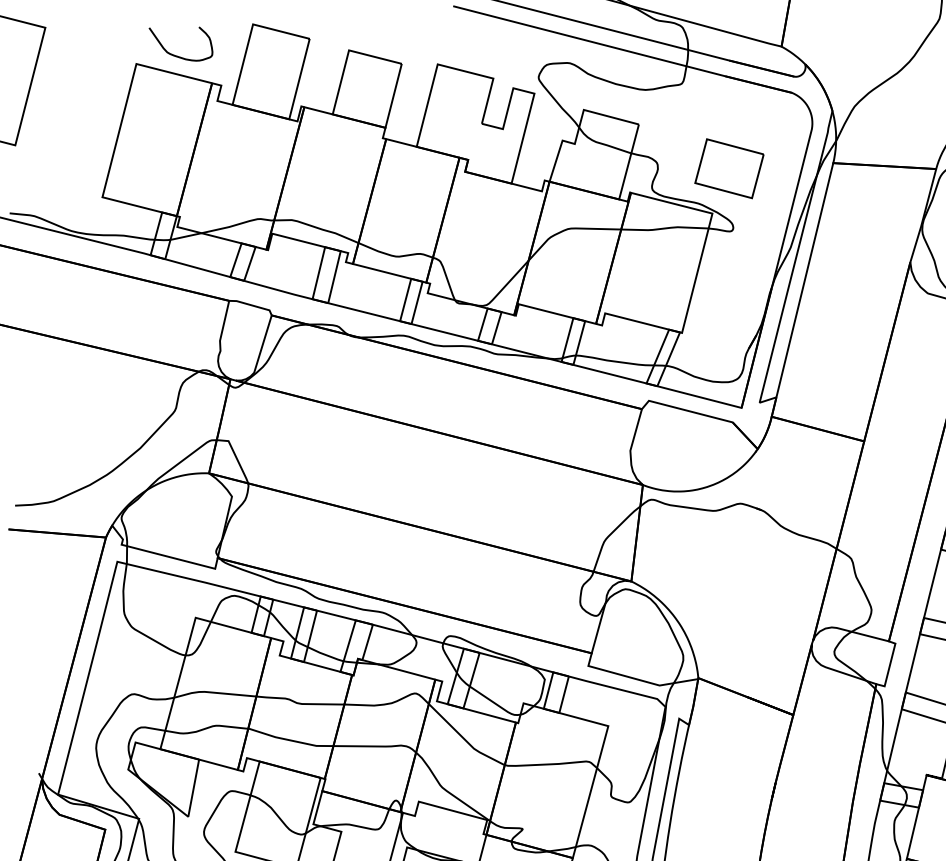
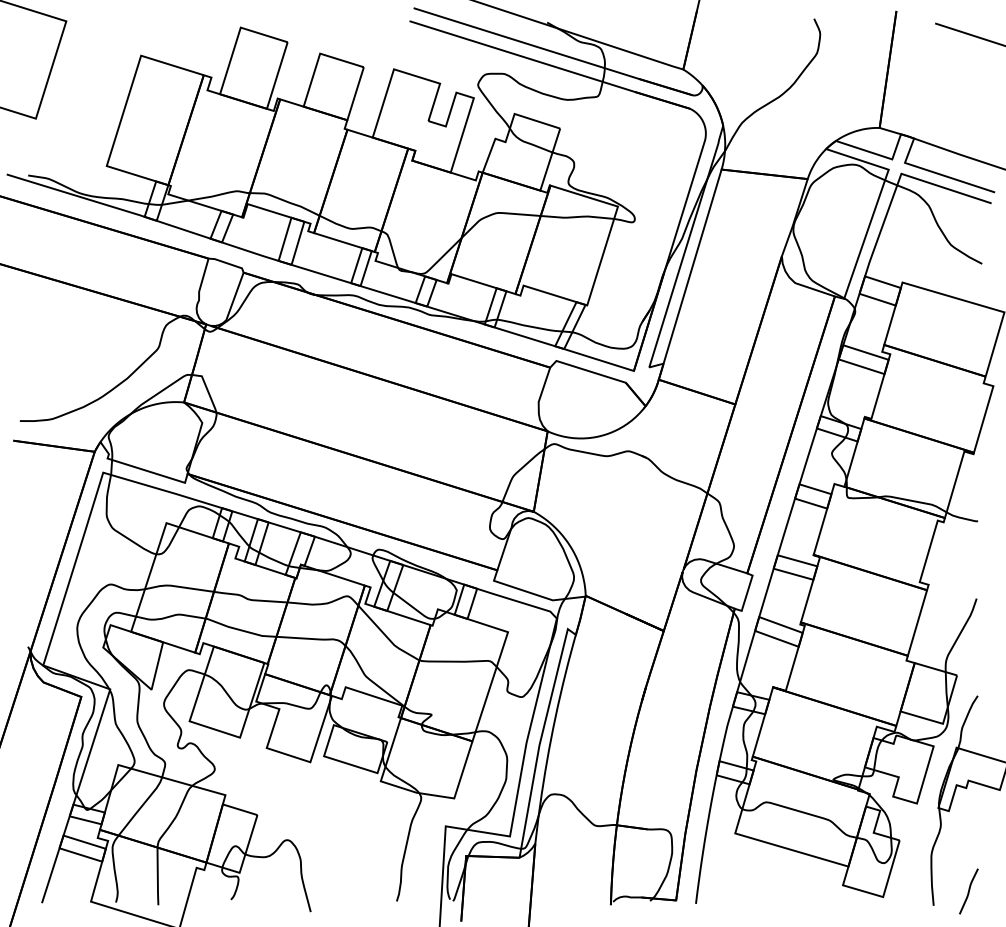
curve: (175, 54) -> (174, 49), removed
part: (728, 168) -> (633, 169), removed

